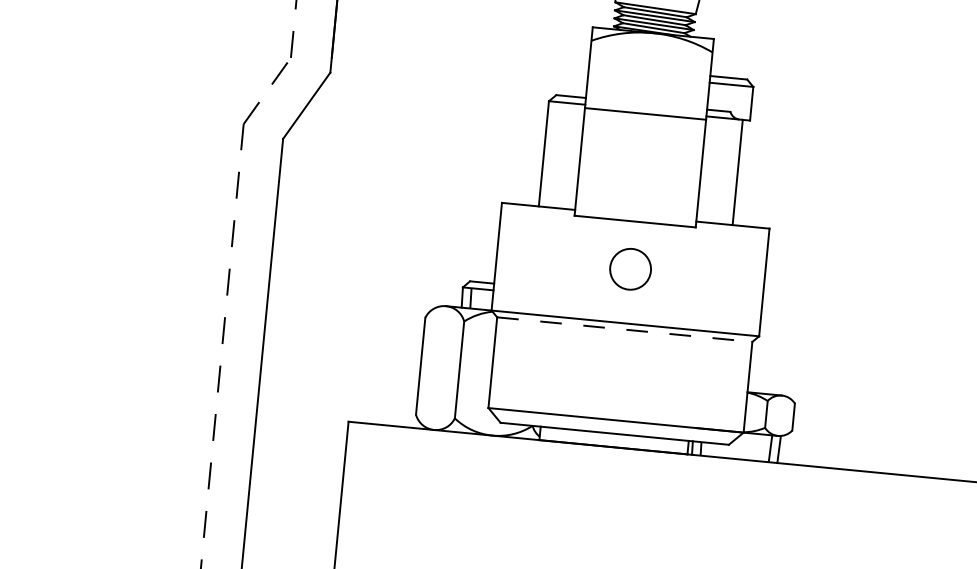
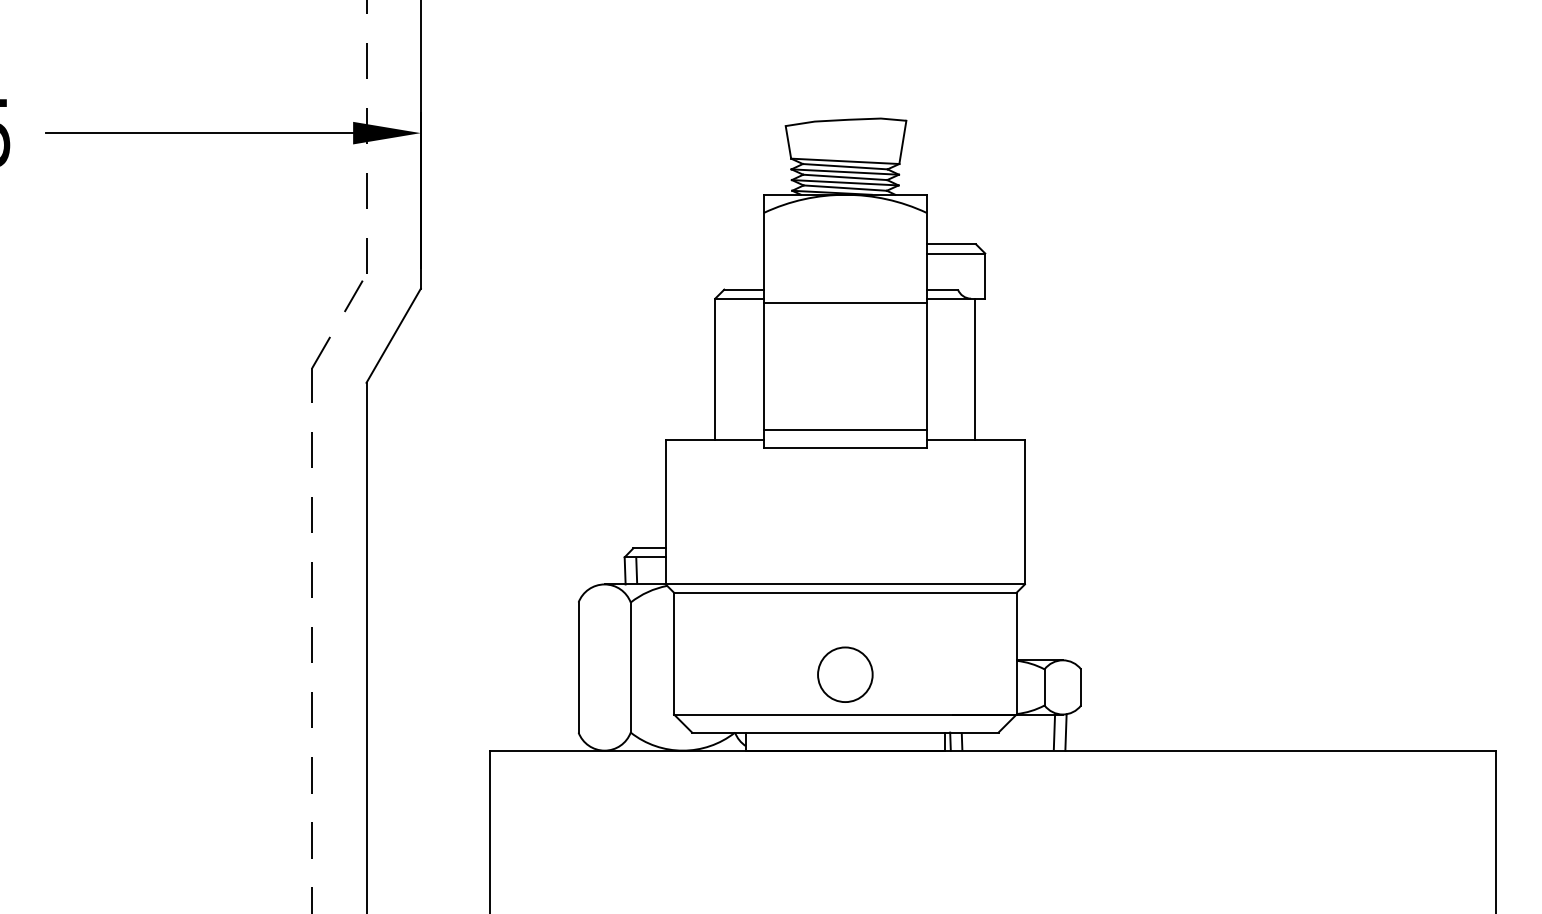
line: (636, 208) -> (845, 429), added
circle: (630, 269) -> (845, 674), moved
line: (624, 329) -> (845, 592), dashed -> solid

